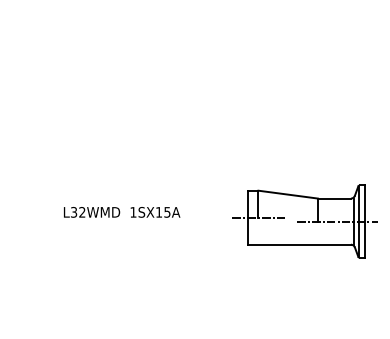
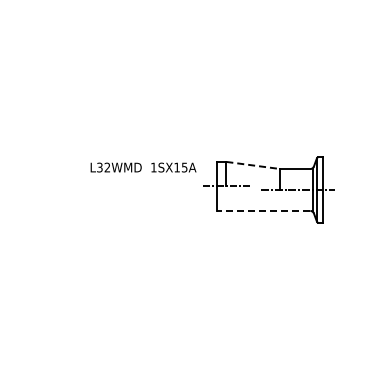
line: (288, 194) -> (253, 165), solid -> dashed
text: (122, 212) -> (143, 167), moved
line: (299, 244) -> (263, 210), solid -> dashed

